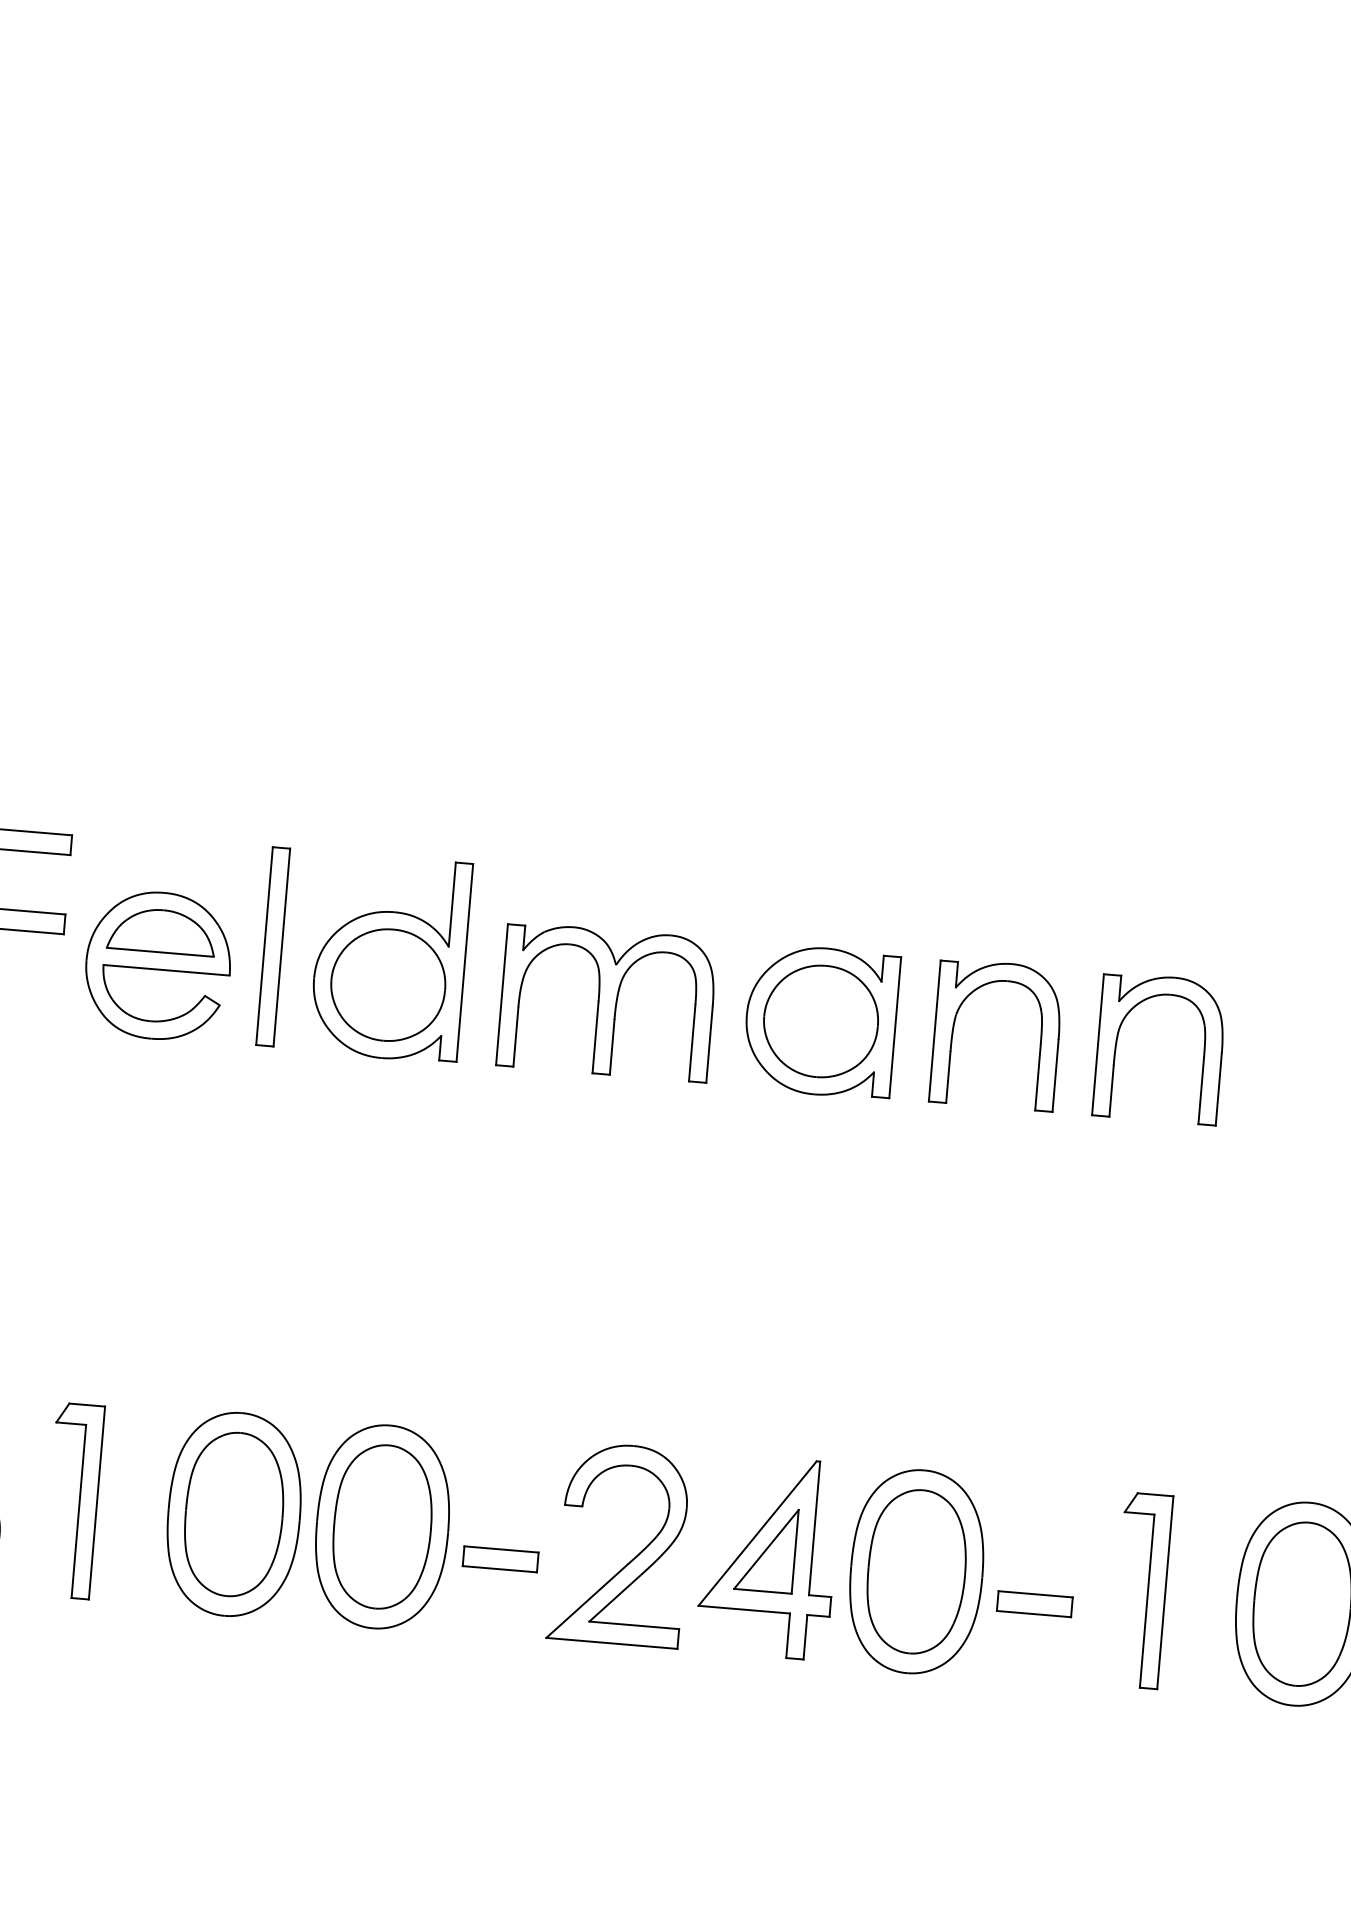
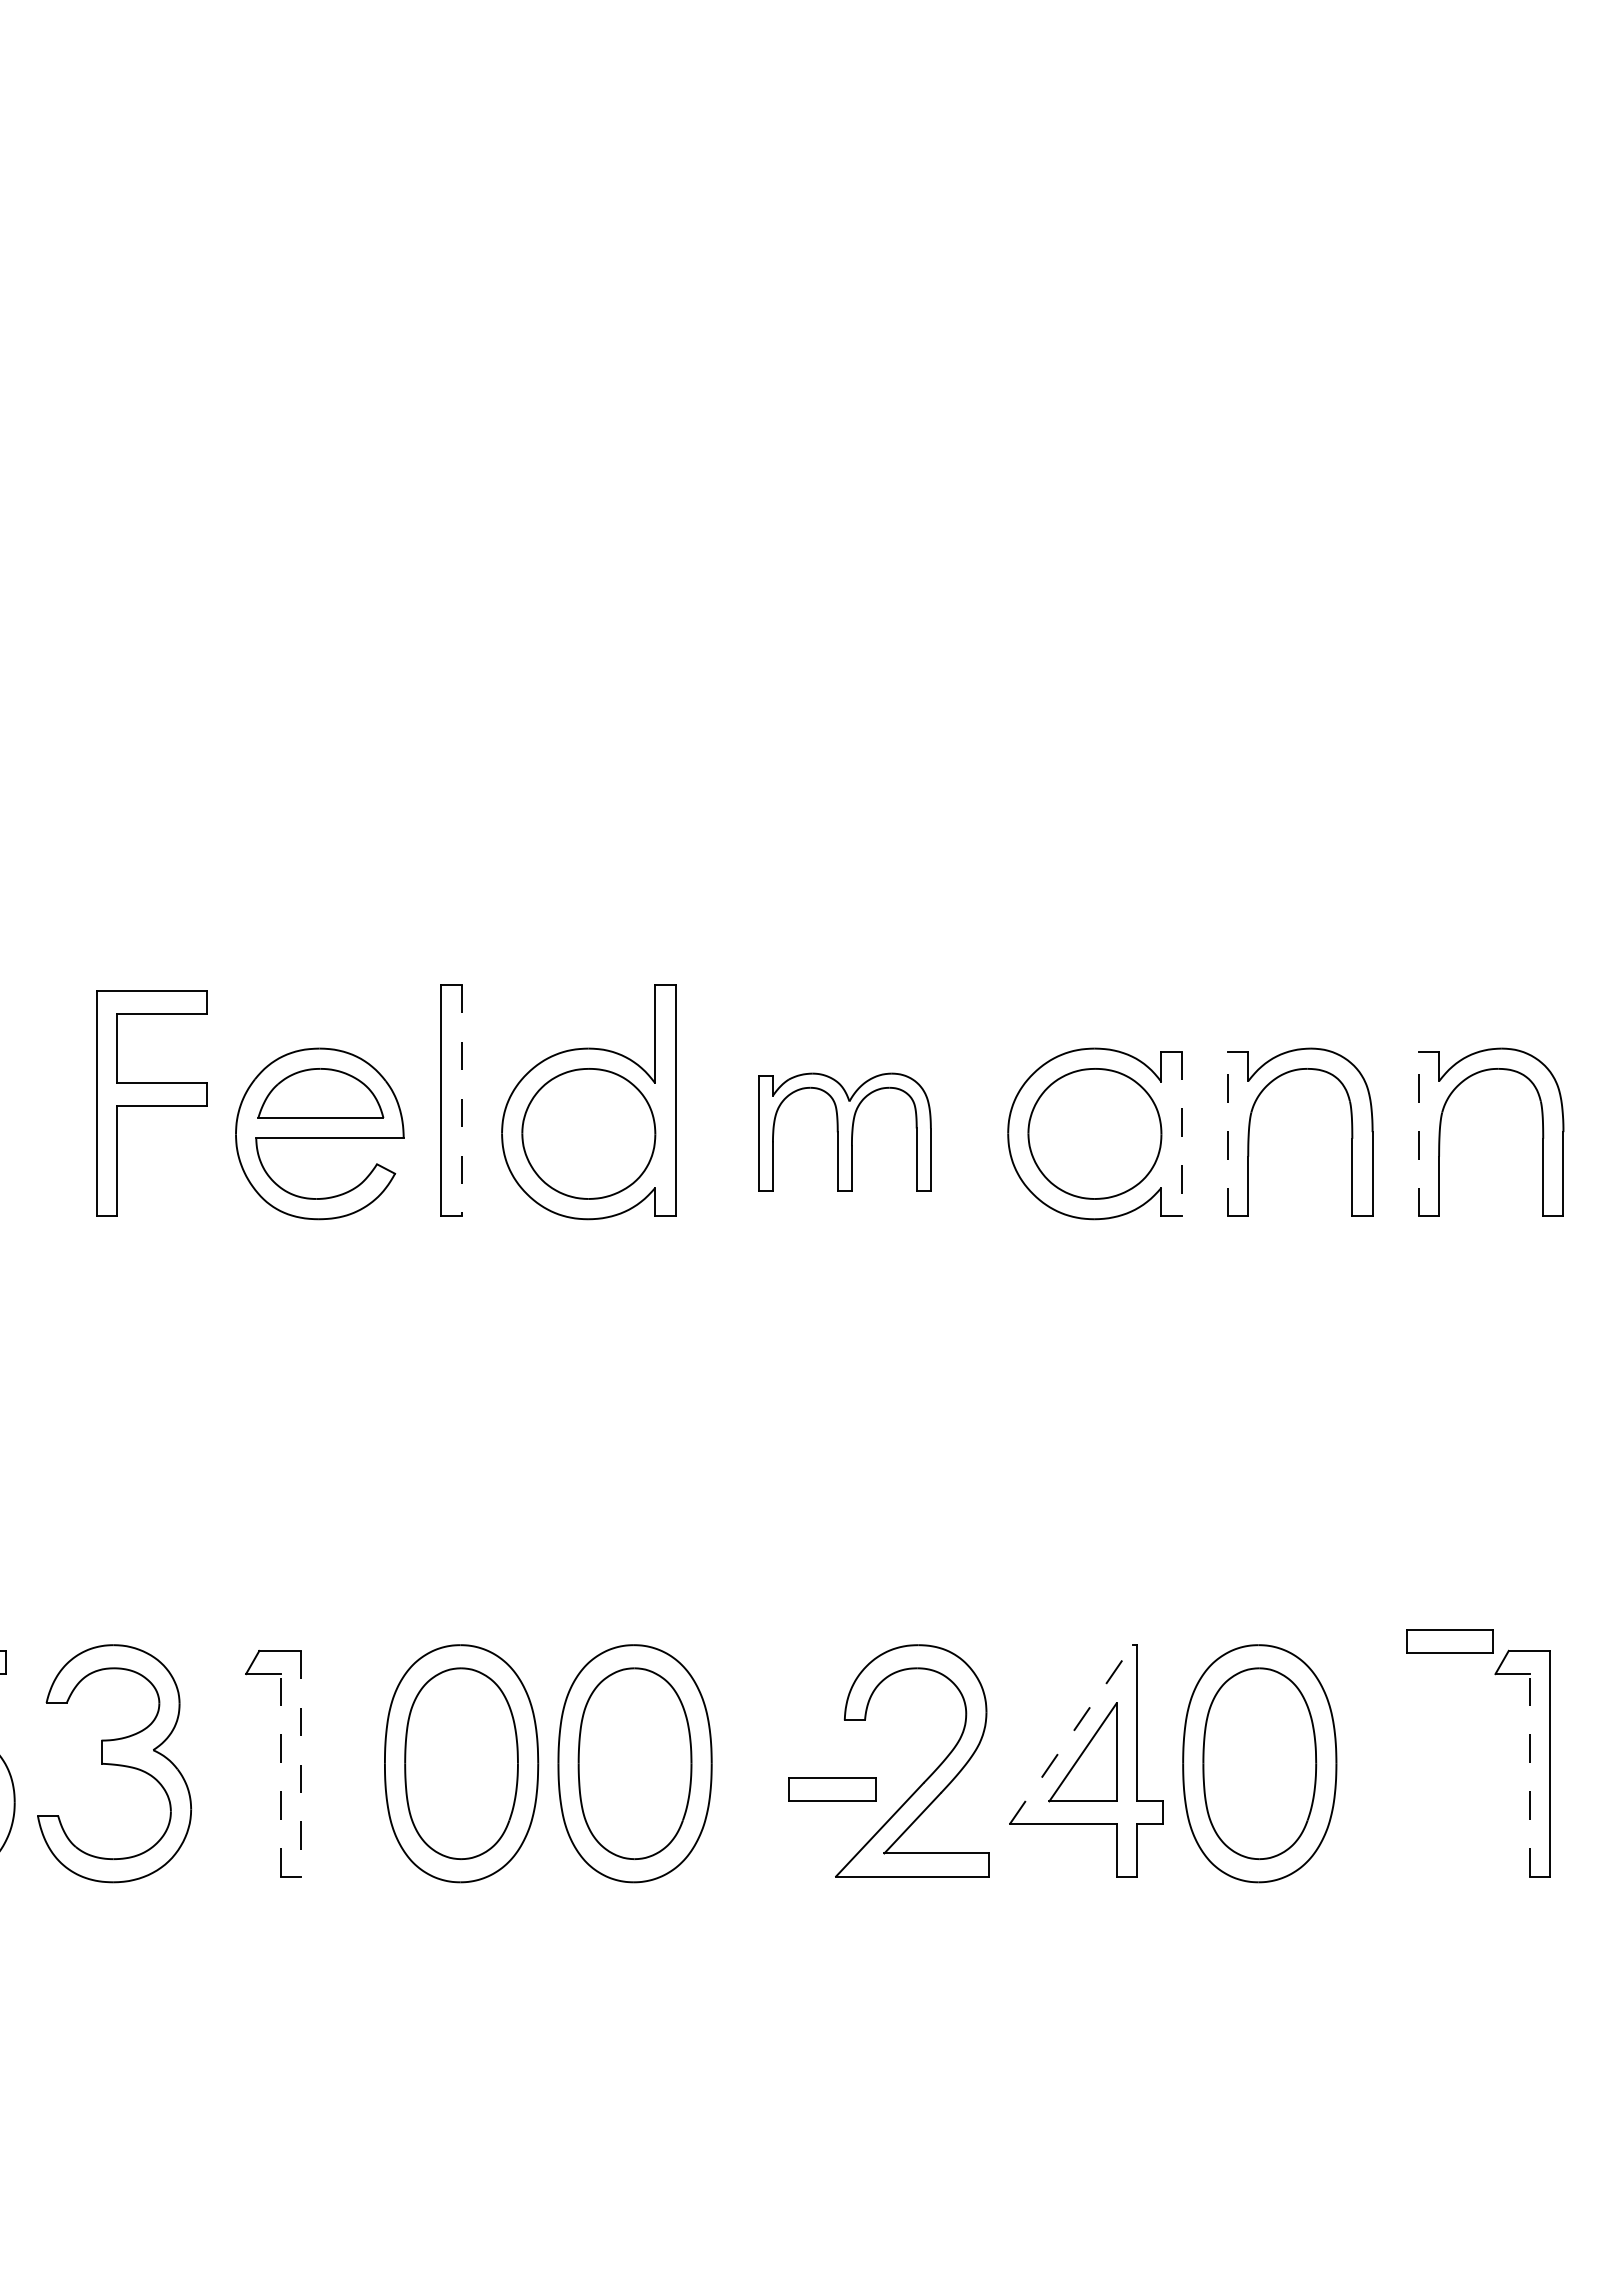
line: (281, 947) -> (461, 1100), solid -> dashed
part: (607, 1001) -> (844, 1131), size x0.7
line: (895, 1028) -> (1181, 1134), solid -> dashed
line: (934, 1030) -> (1227, 1133), solid -> dashed
line: (1097, 1044) -> (1418, 1133), solid -> dashed
line: (97, 1502) -> (301, 1763), solid -> dashed
line: (78, 1510) -> (280, 1774), solid -> dashed
line: (757, 1533) -> (1071, 1734), solid -> dashed
part: (500, 1559) -> (832, 1789), moved
line: (1147, 1600) -> (1530, 1774), solid -> dashed
part: (1034, 1603) -> (1449, 1641), moved

